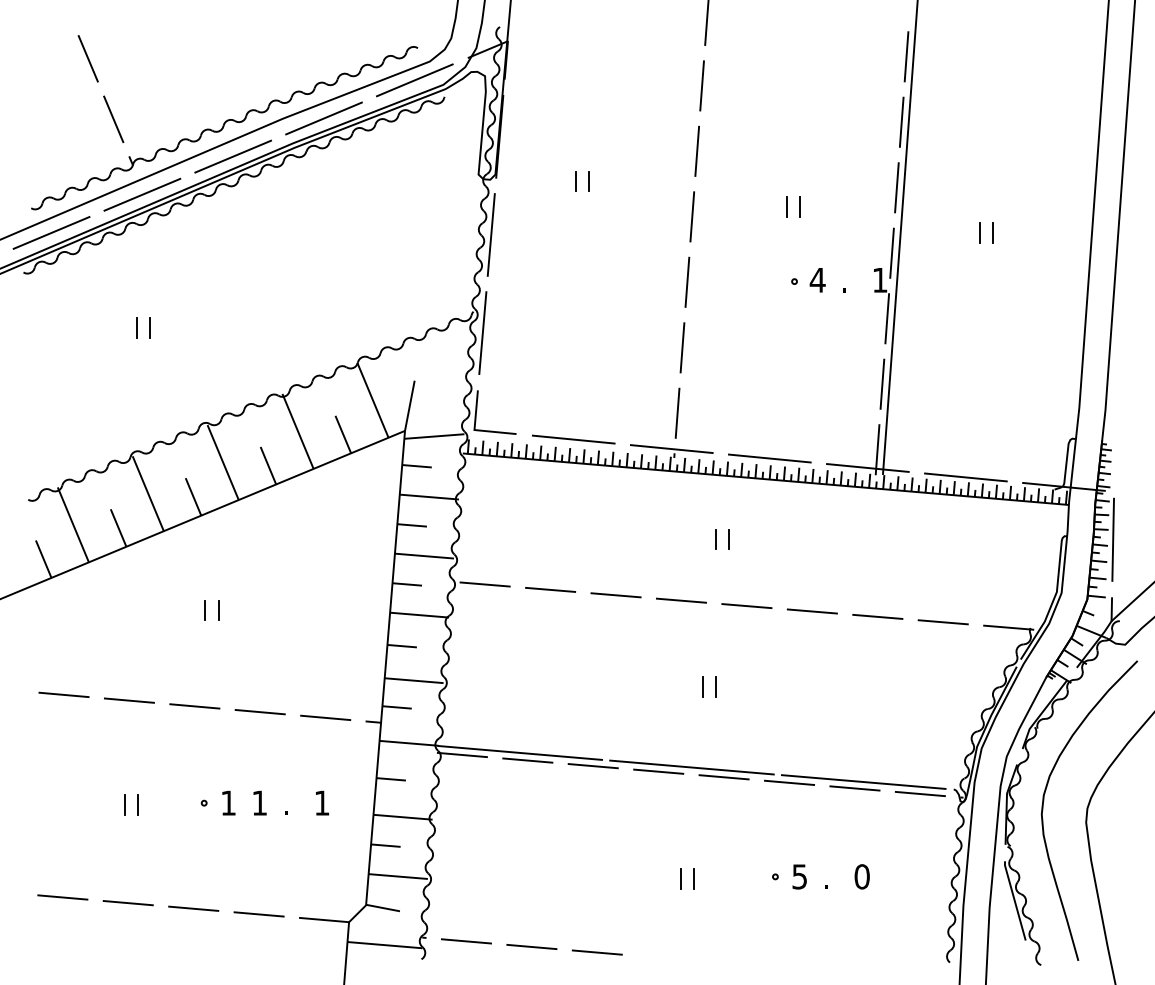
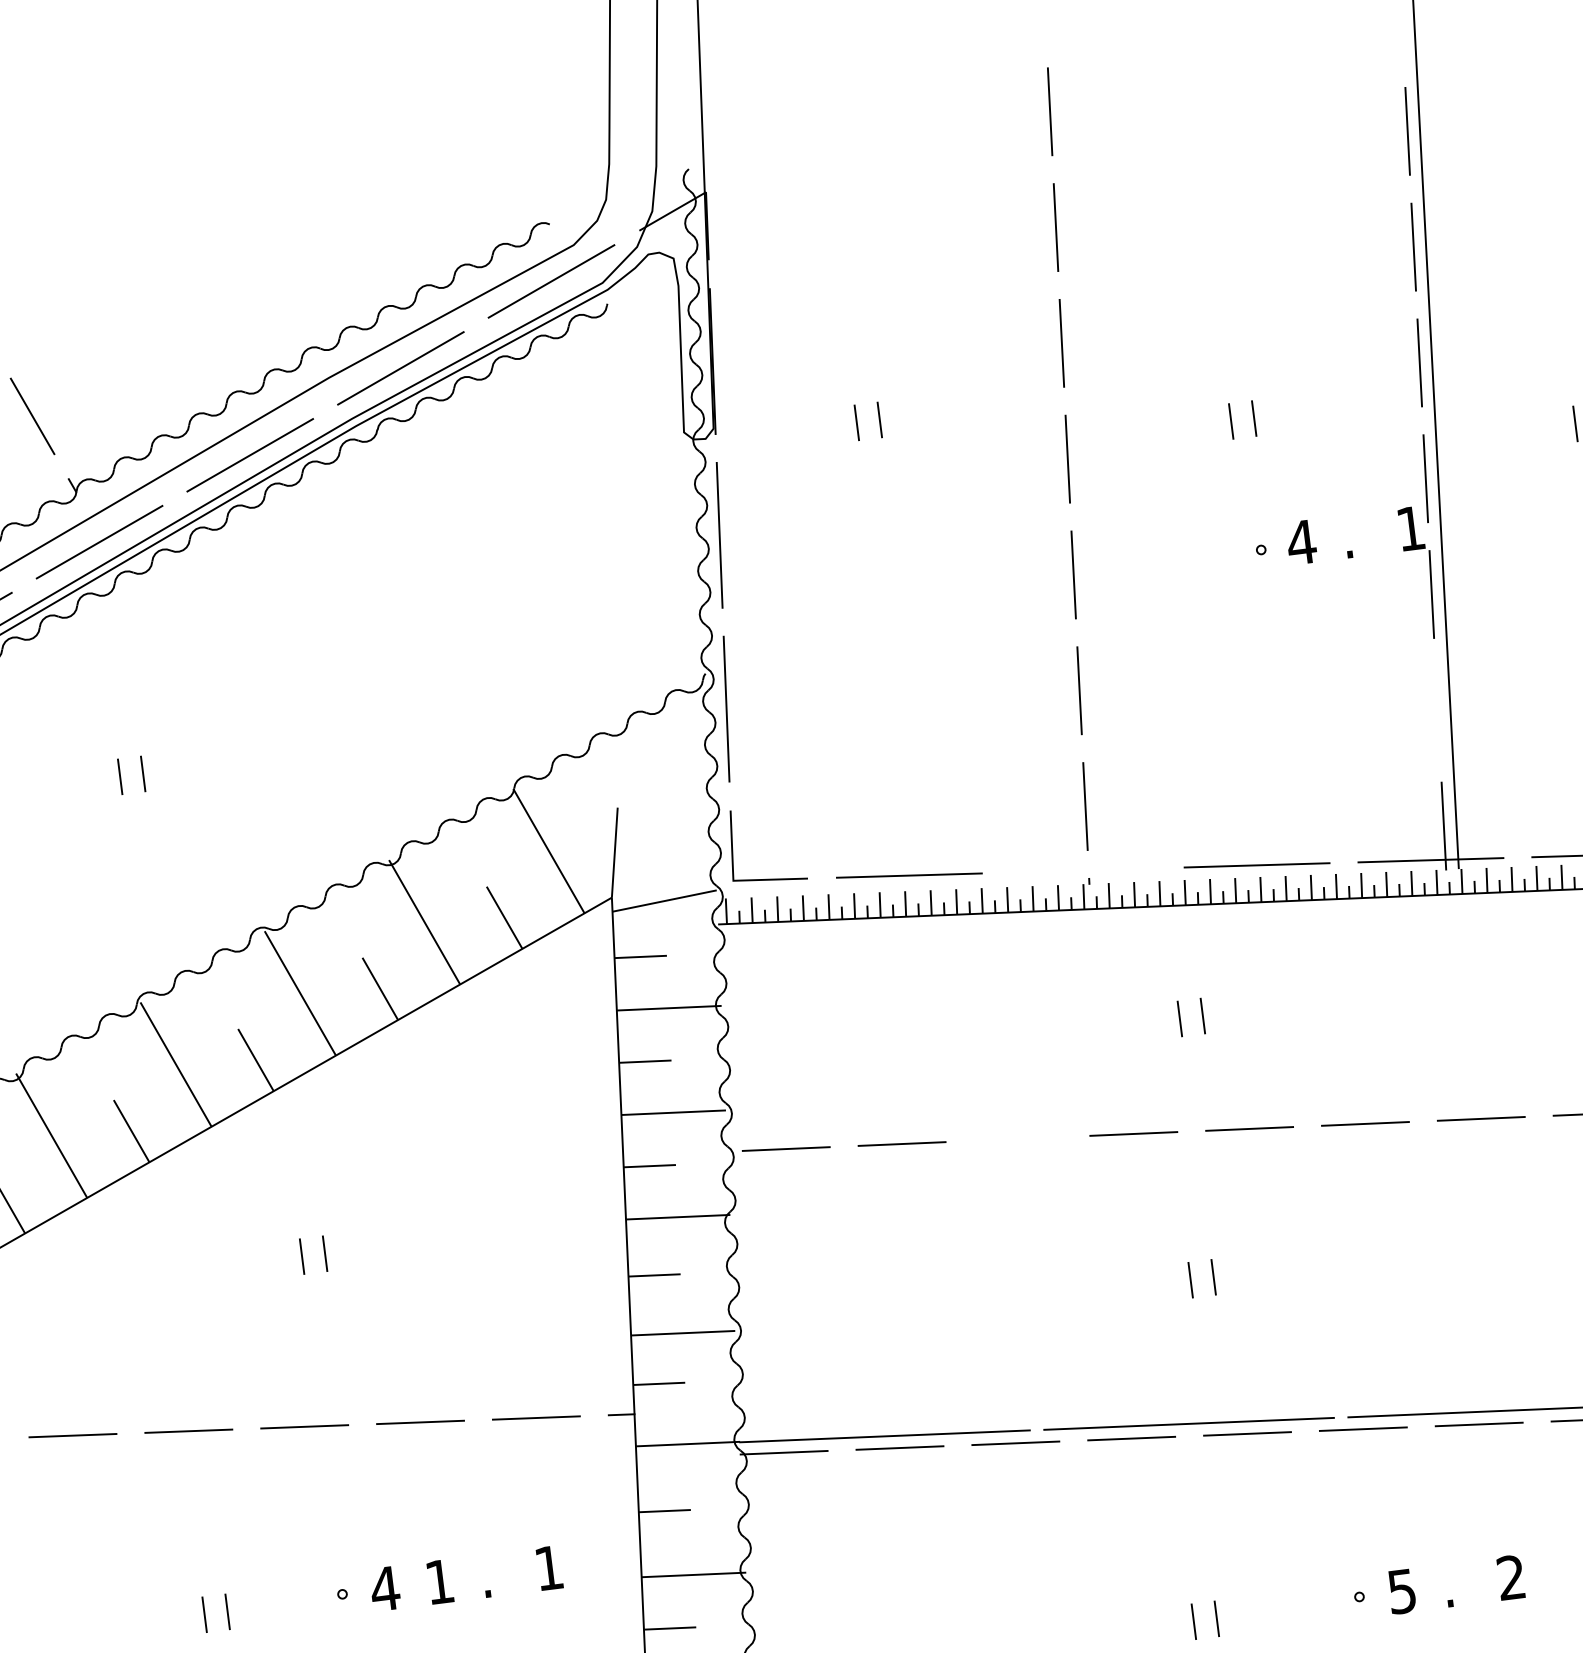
line: (882, 383) -> (1437, 708), removed
line: (671, 449) -> (1082, 871), removed
line: (615, 595) -> (1017, 1139), removed
text: (228, 802) -> (384, 1587), 1 -> 4
text: (861, 876) -> (1510, 1577), 0 -> 2

